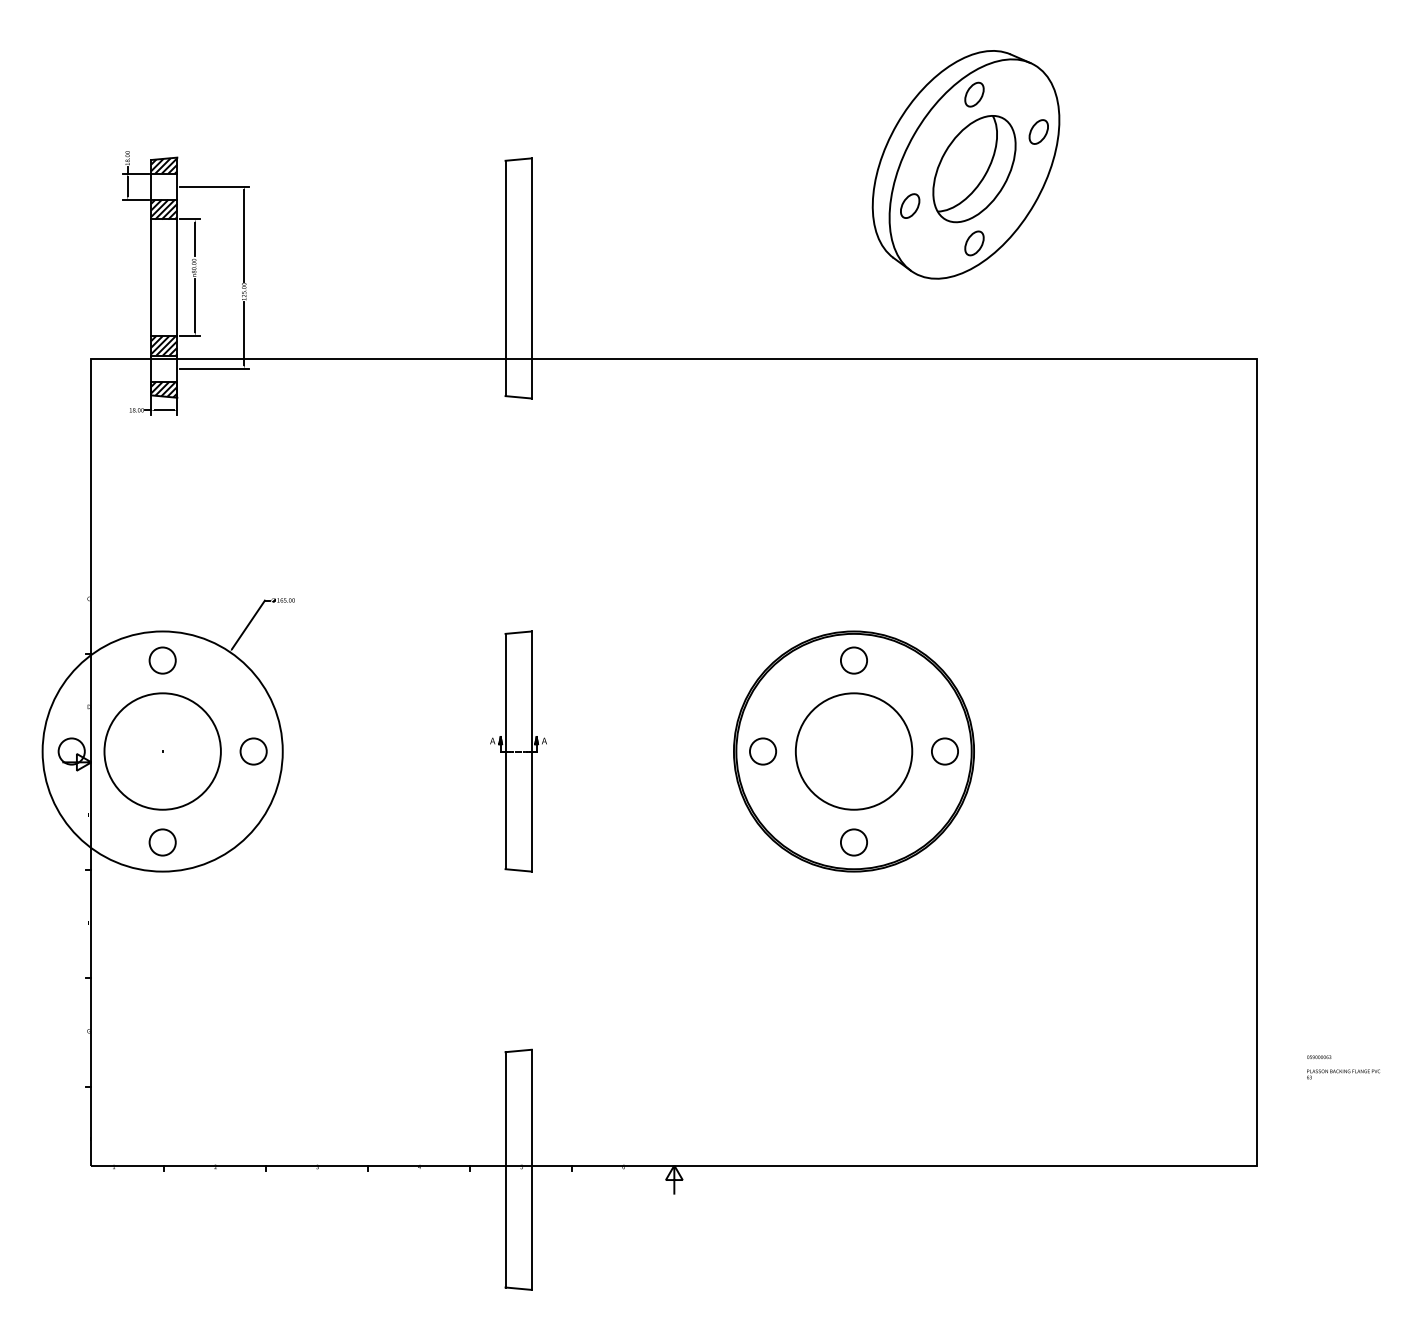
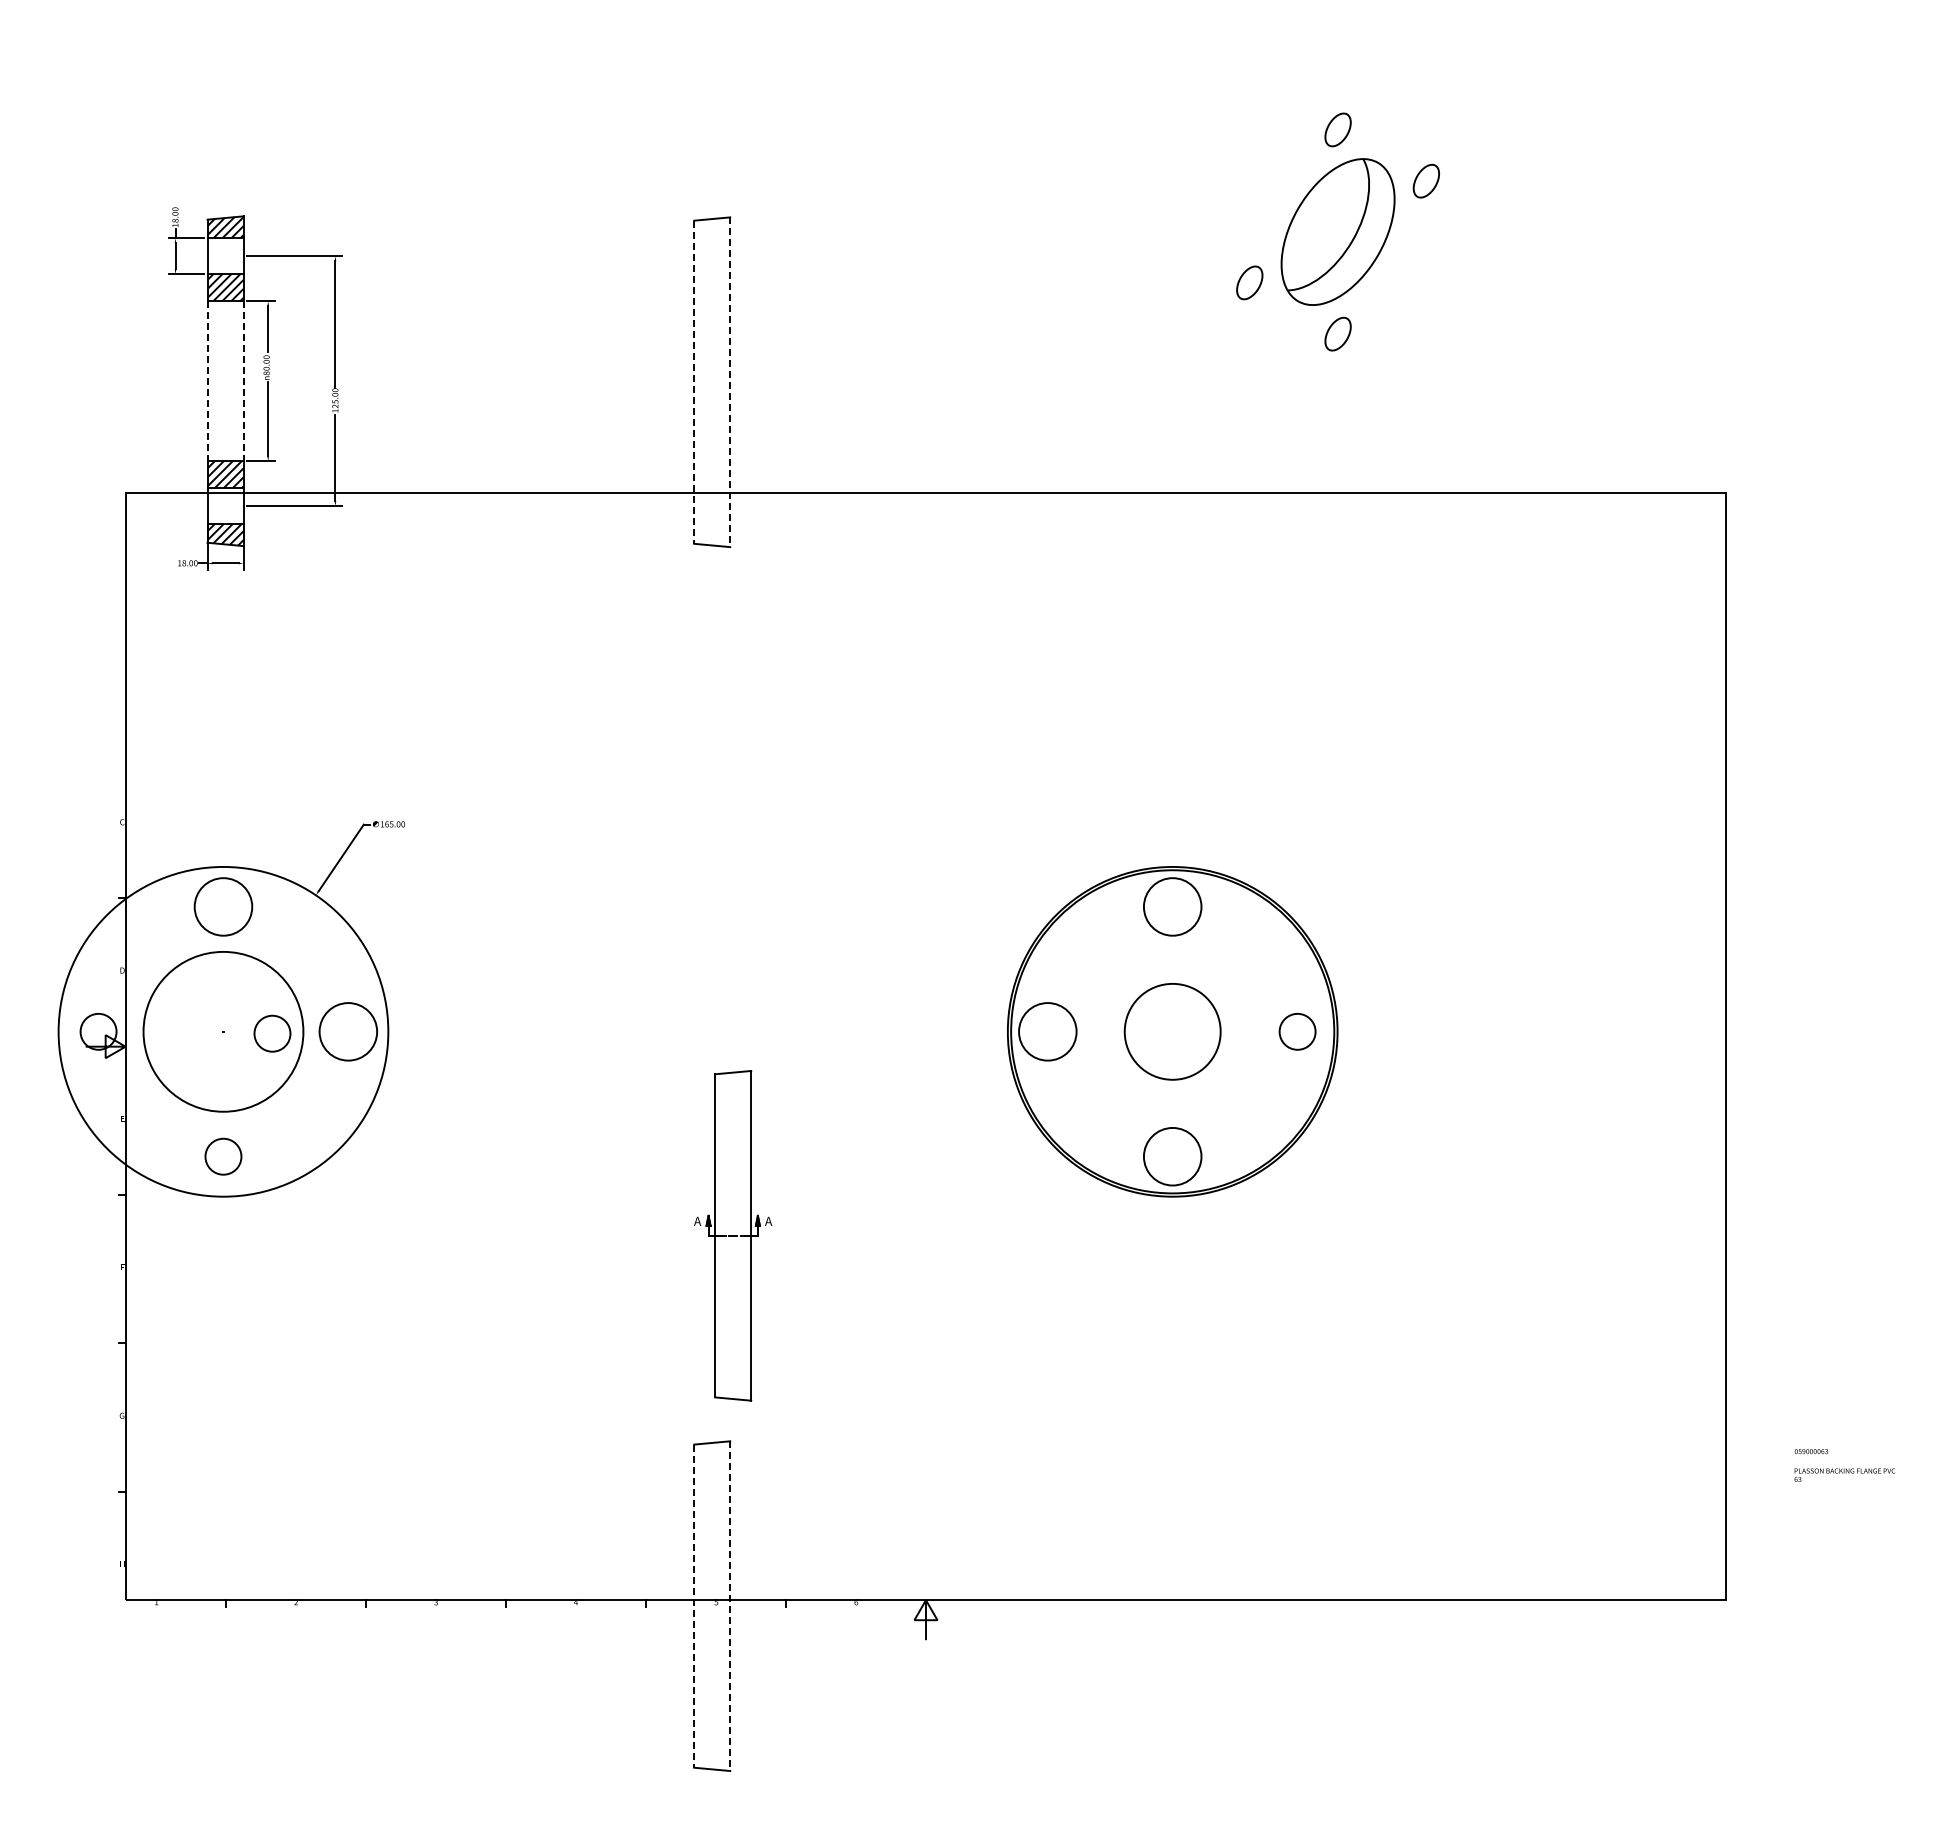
part: (966, 164) -> (1326, 225), removed
line: (151, 277) -> (207, 381), solid -> dashed
line: (177, 277) -> (243, 381), solid -> dashed
line: (505, 278) -> (694, 382), solid -> dashed
line: (531, 278) -> (730, 382), solid -> dashed
circle: (162, 660) -> (223, 906), size x1.6
circle: (853, 660) -> (1172, 906), size x1.6
circle: (253, 751) -> (348, 1031), size x1.6
part: (518, 751) -> (733, 1235), moved
circle: (762, 751) -> (1047, 1031), size x1.6
circle: (853, 751) -> (1172, 1031), size x0.6
circle: (198, 752) -> (272, 1033), added
circle: (853, 842) -> (1172, 1156), size x1.6
line: (505, 1170) -> (694, 1606), solid -> dashed
line: (531, 1170) -> (730, 1606), solid -> dashed

